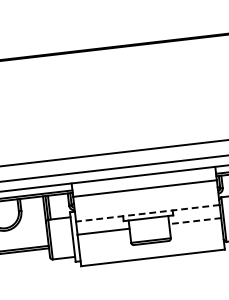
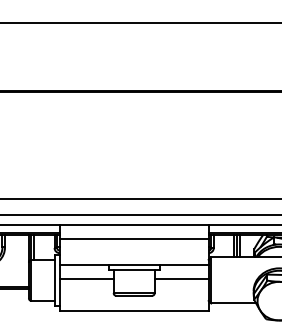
line: (147, 212) -> (133, 264), dashed -> solid
line: (195, 221) -> (181, 278), dashed -> solid

